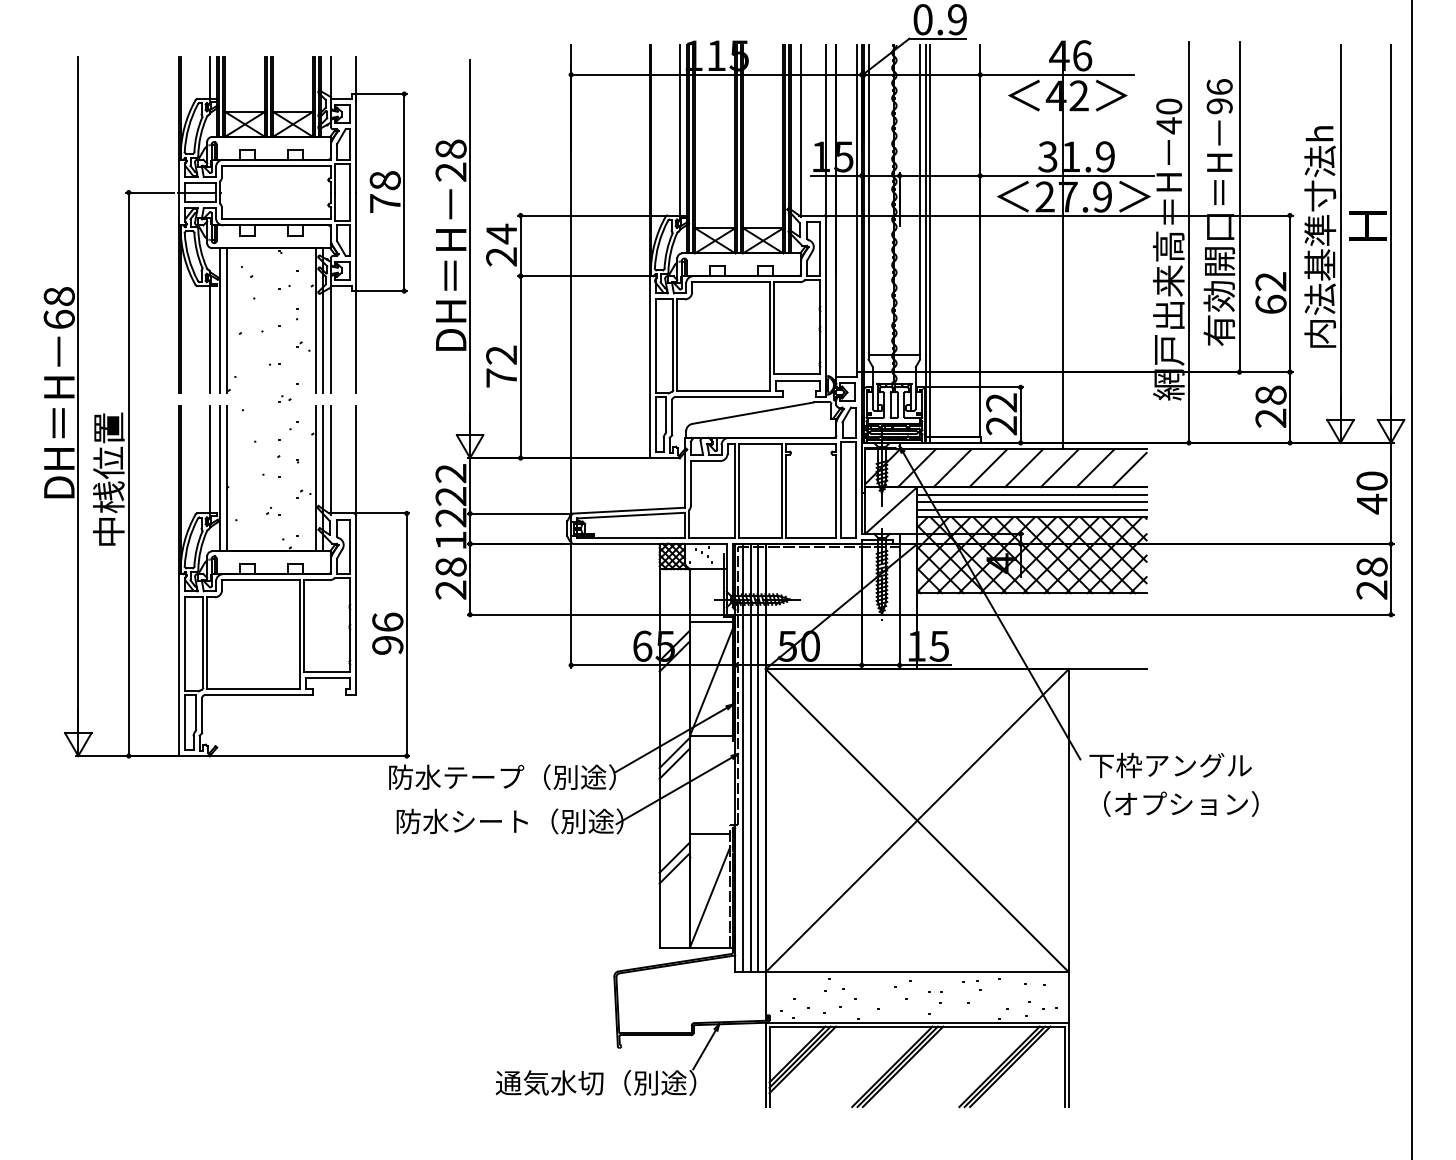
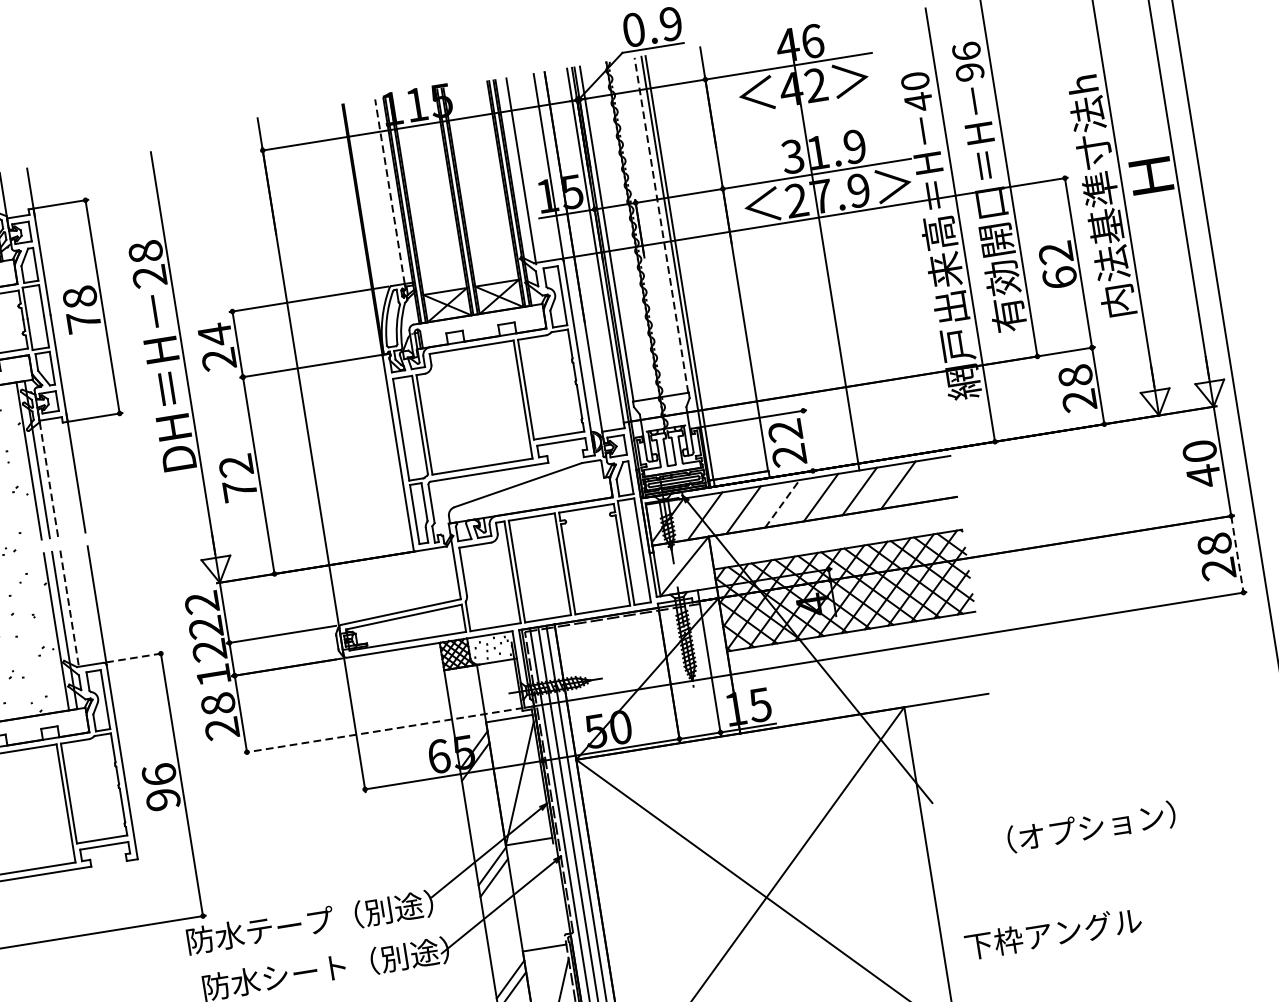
line: (679, 129) -> (389, 190), solid -> dashed
line: (919, 199) -> (661, 225), solid -> dashed
line: (331, 338) -> (49, 477), solid -> dashed
line: (1020, 414) -> (807, 440), removed
line: (331, 460) -> (70, 609), solid -> dashed
line: (988, 468) -> (782, 504), solid -> dashed
line: (1129, 469) -> (935, 480), removed
line: (1031, 494) -> (833, 524), removed
line: (1031, 502) -> (834, 533), removed
line: (1031, 509) -> (836, 541), removed
line: (382, 513) -> (134, 657), solid -> dashed
line: (1391, 579) -> (1237, 554), solid -> dashed
line: (596, 614) -> (383, 730), solid -> dashed
text: (1170, 765) -> (1053, 933), moved
text: (1181, 803) -> (1091, 826), moved

